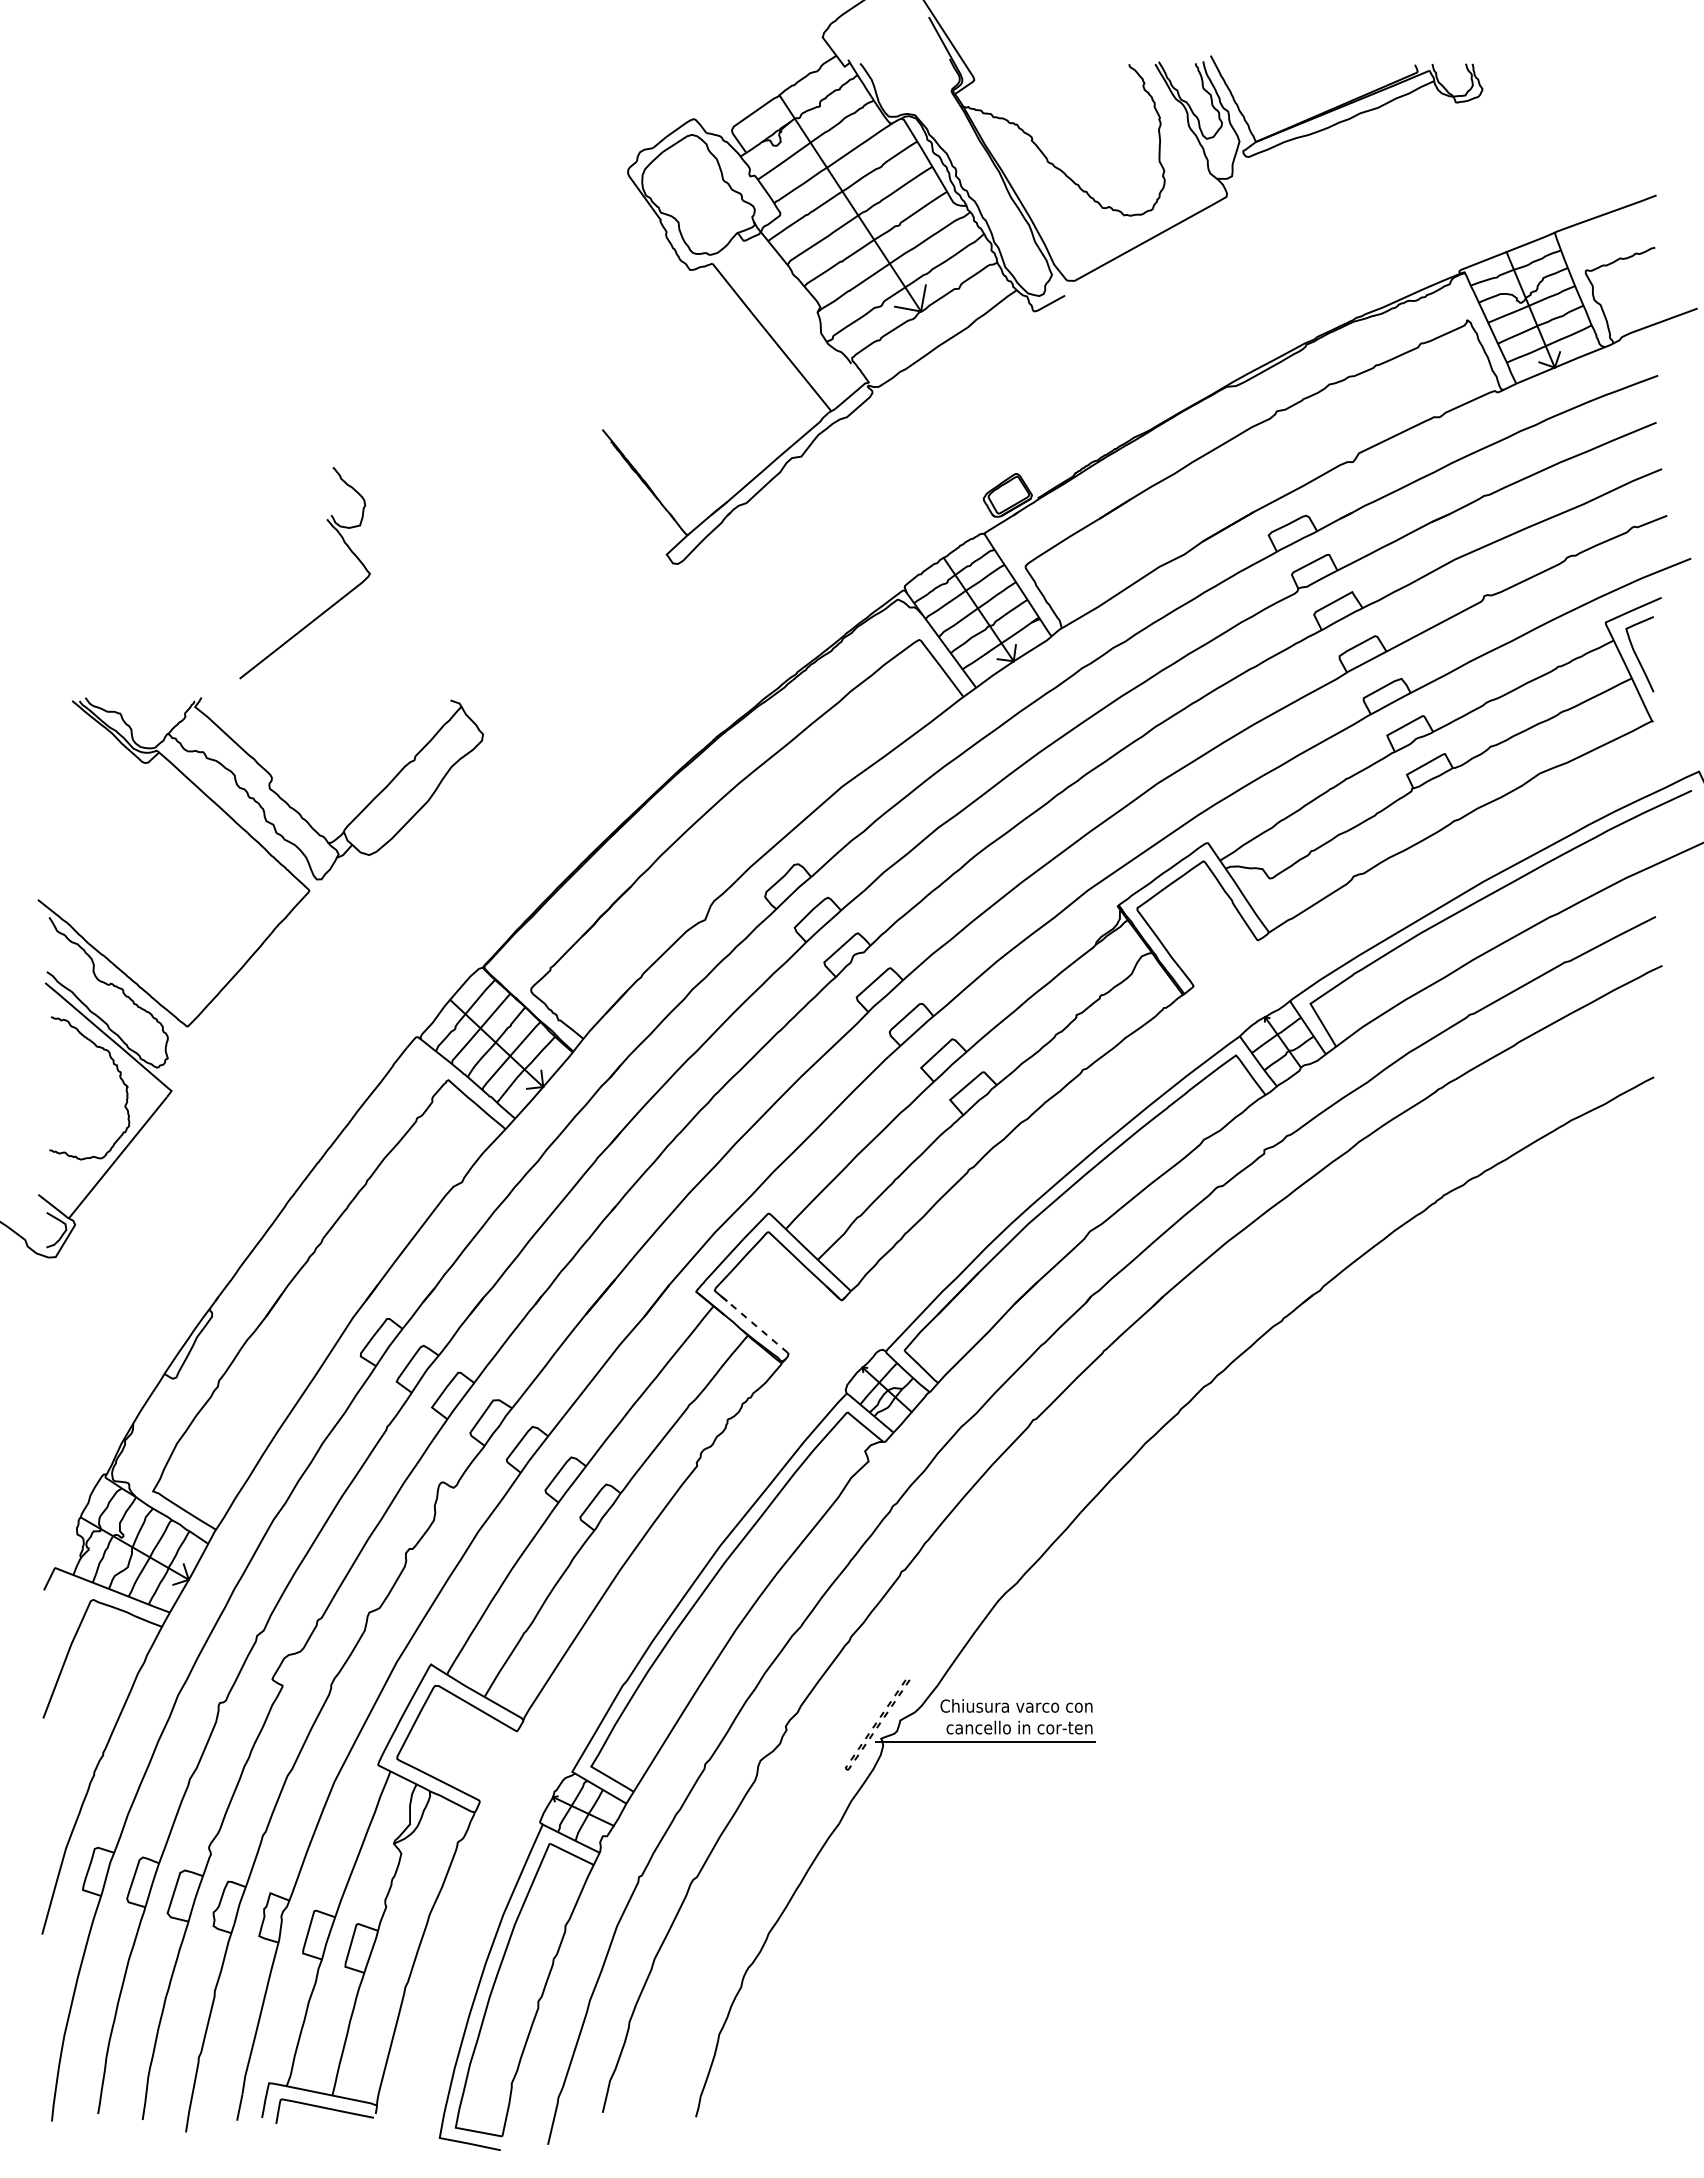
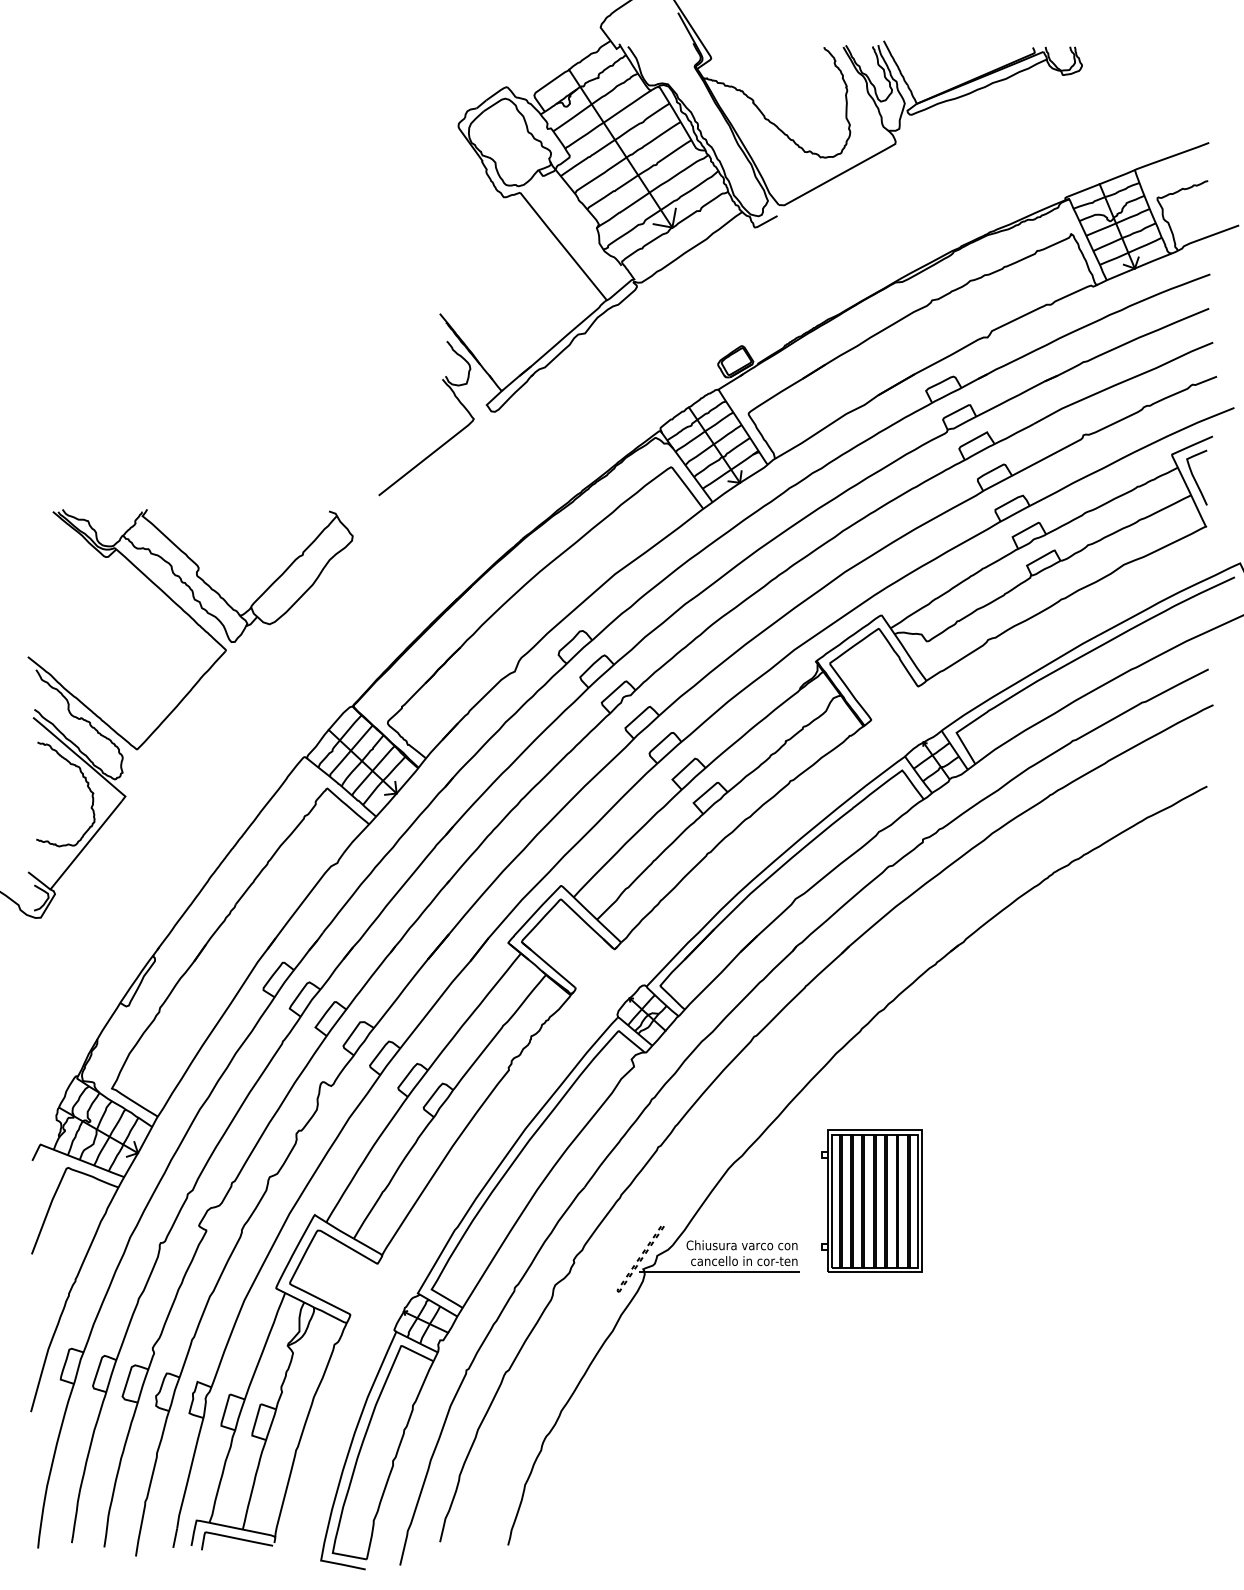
part: (328, 607) -> (443, 443), moved
line: (750, 1320) -> (547, 963), dashed -> solid
part: (1195, 1645) -> (872, 1201), added

